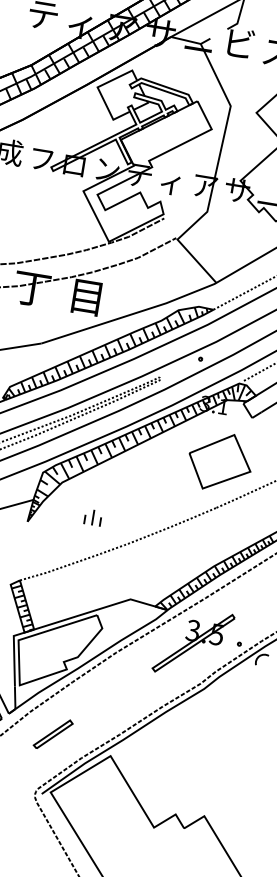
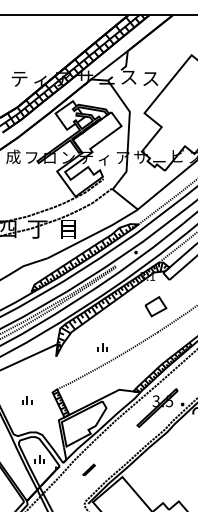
text: (238, 42) -> (128, 76), ビ -> ス
part: (219, 461) -> (155, 306), size x0.6
part: (93, 517) -> (102, 347), moved
part: (52, 732) -> (88, 469), size x0.6

